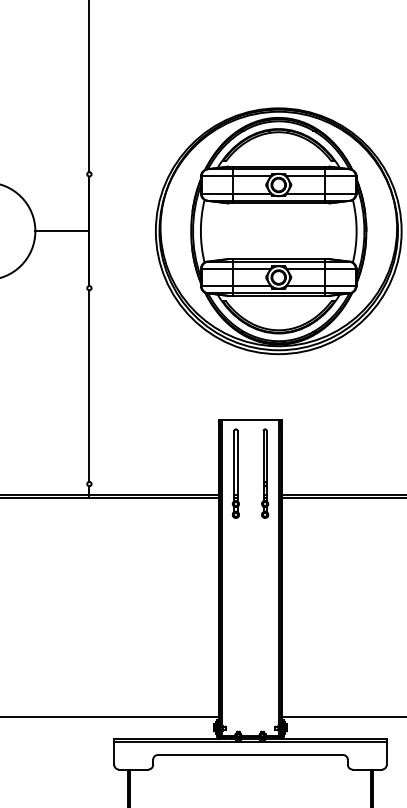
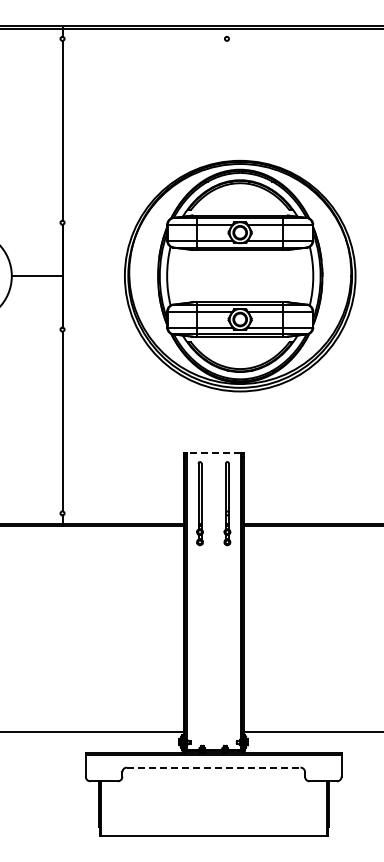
line: (250, 419) -> (213, 452), solid -> dashed
line: (250, 754) -> (213, 767), solid -> dashed

